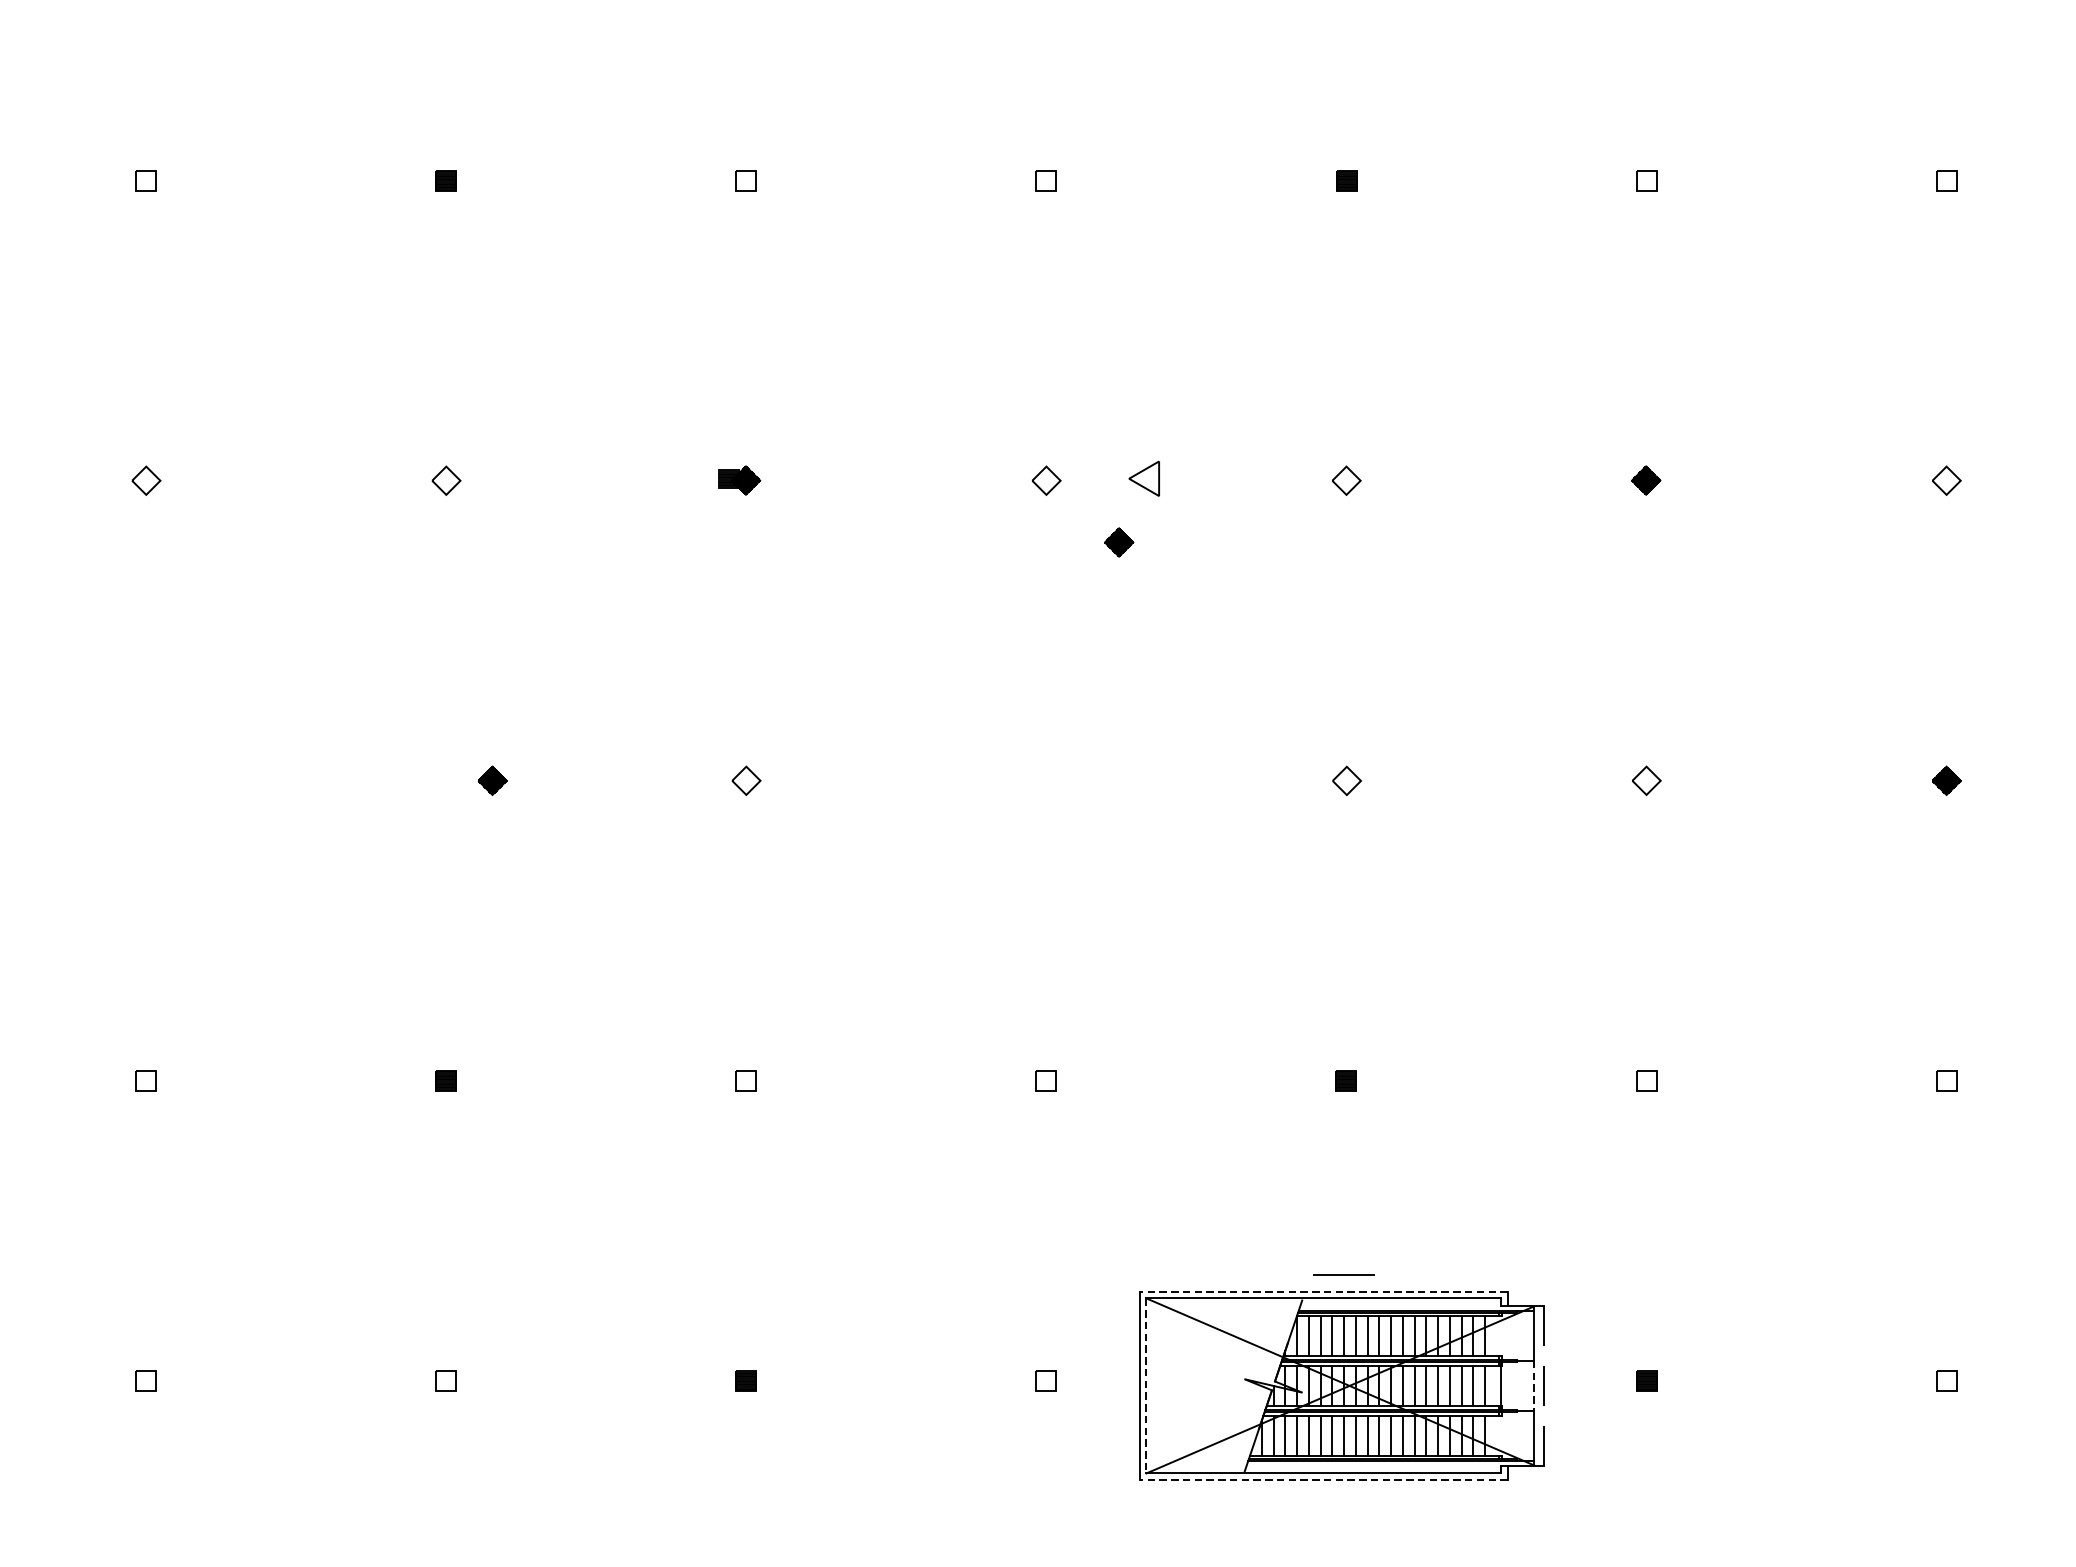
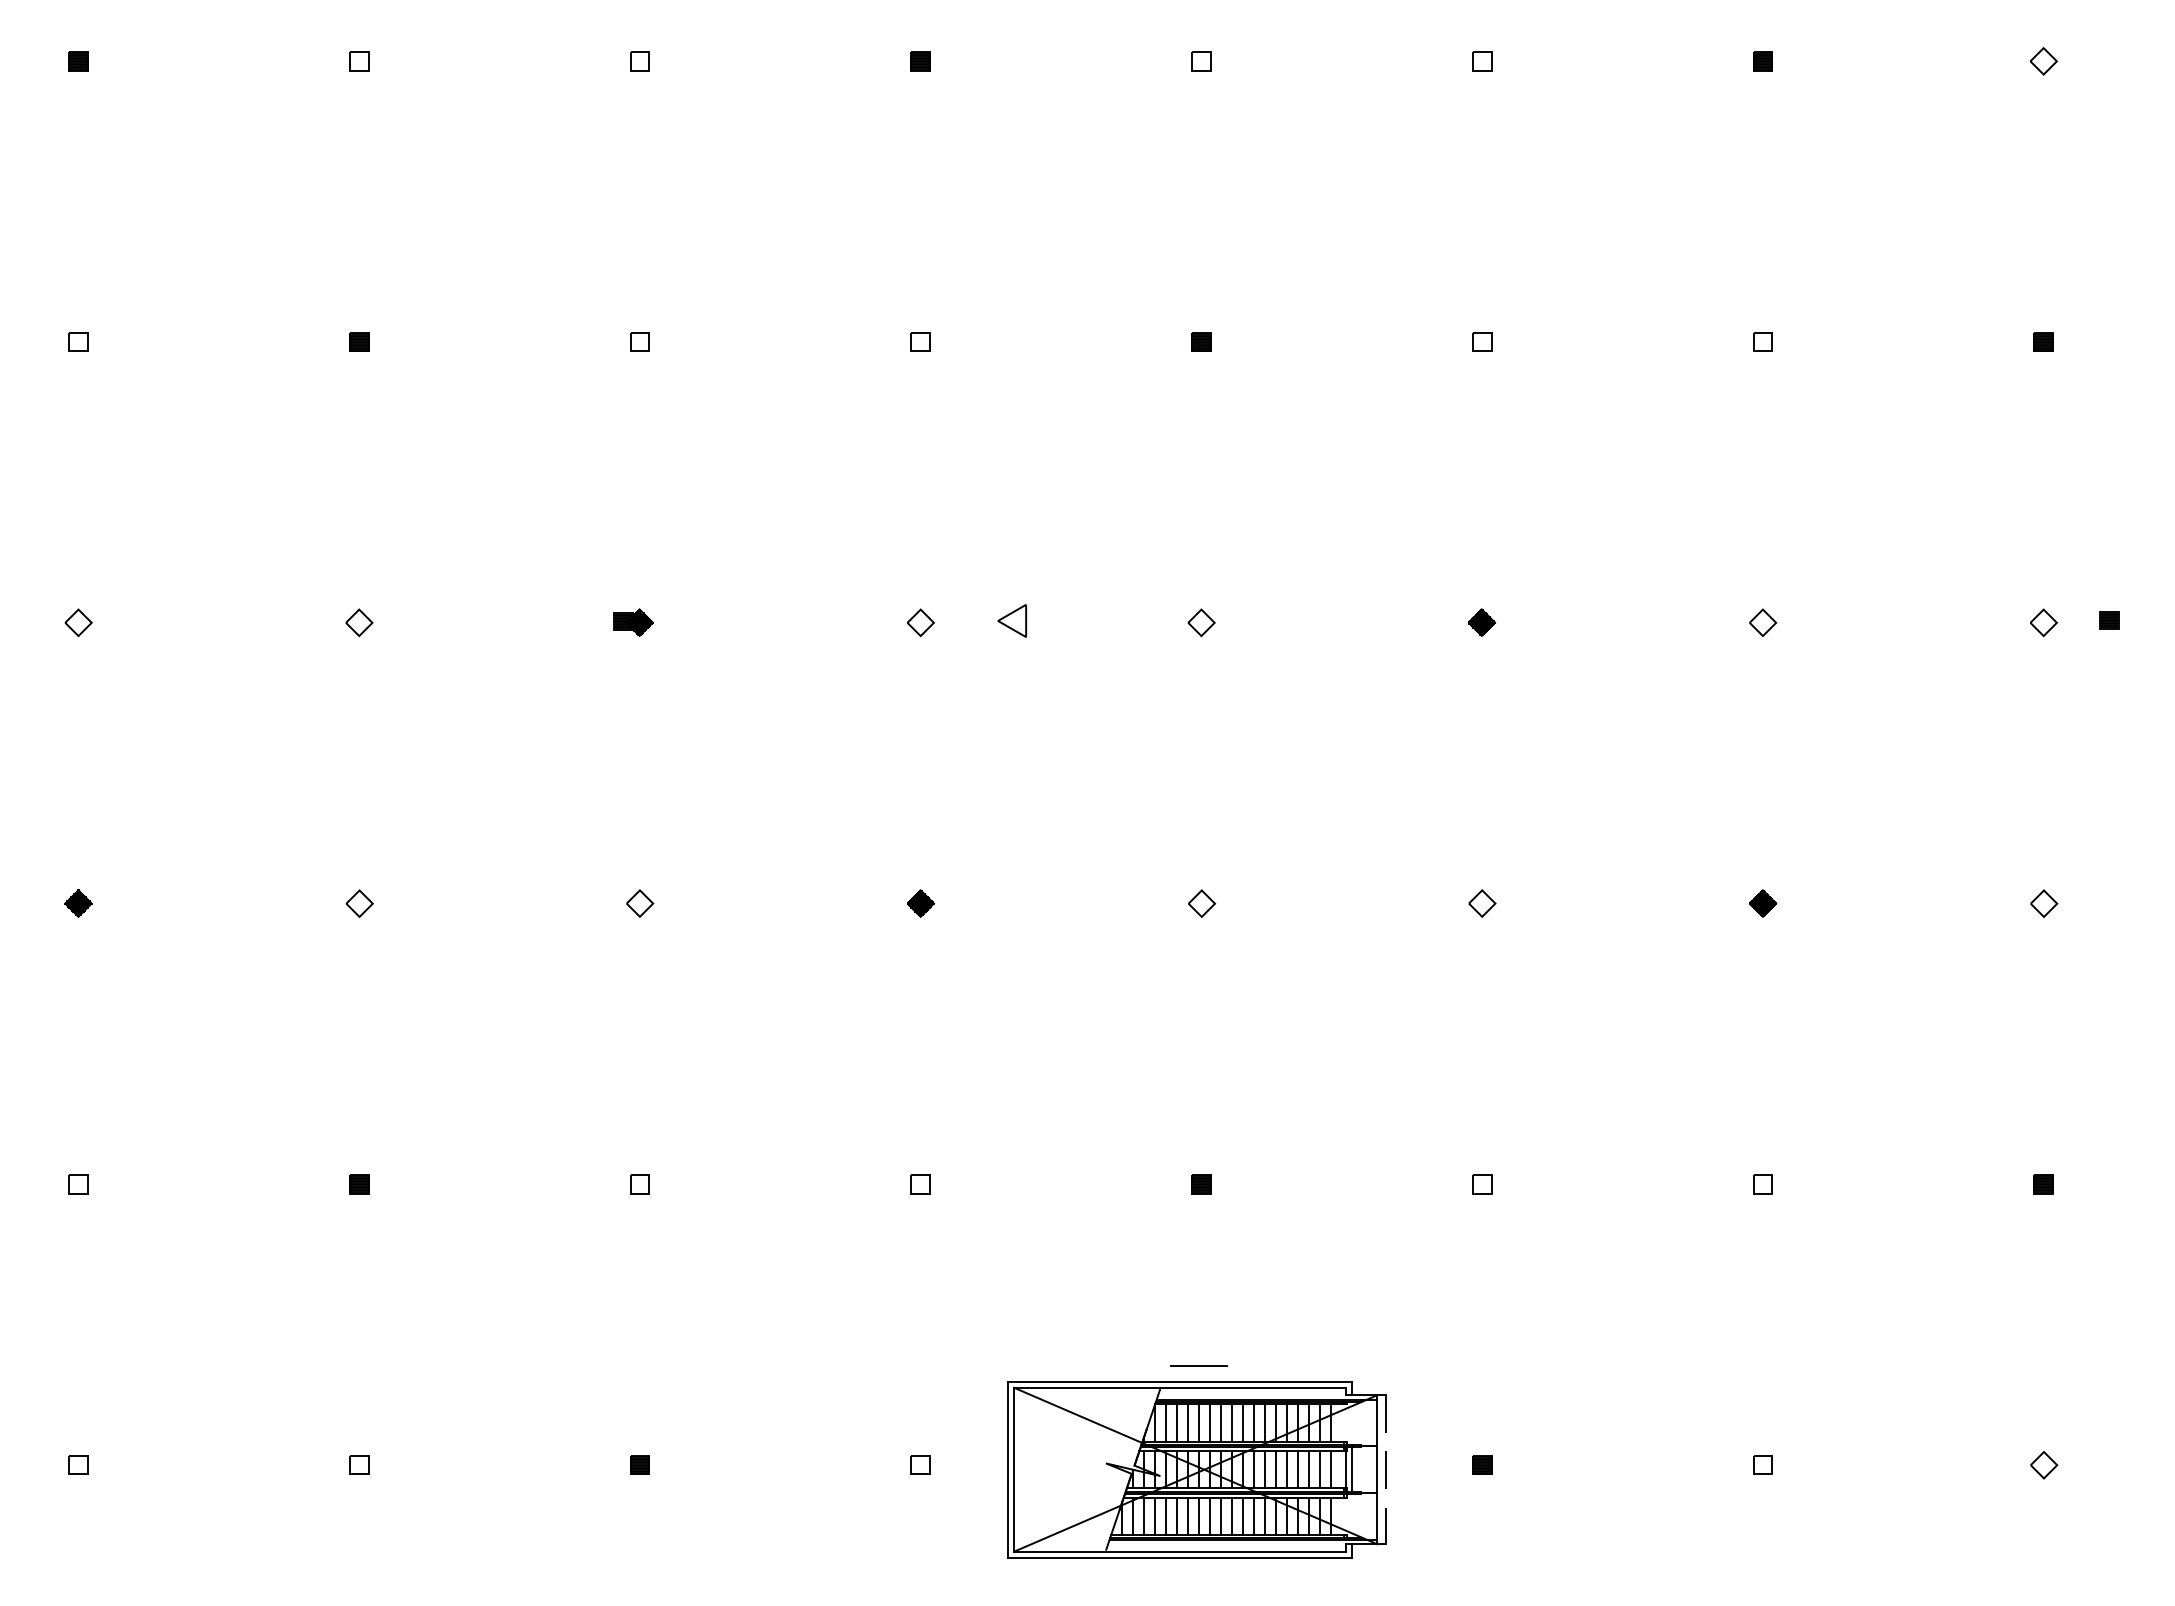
part: (1118, 542) -> (920, 903), moved
part: (446, 780) -> (359, 903), added
part: (492, 780) -> (78, 903), moved
line: (1323, 1291) -> (1179, 1381), dashed -> solid
line: (1146, 1385) -> (1014, 1469), dashed -> solid
line: (1507, 1385) -> (1352, 1469), added
line: (1534, 1386) -> (1377, 1470), dashed -> solid
line: (1323, 1479) -> (1179, 1557), dashed -> solid

